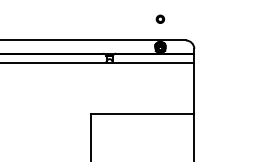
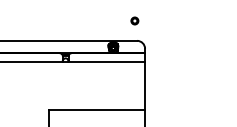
part: (160, 18) -> (134, 20), moved

